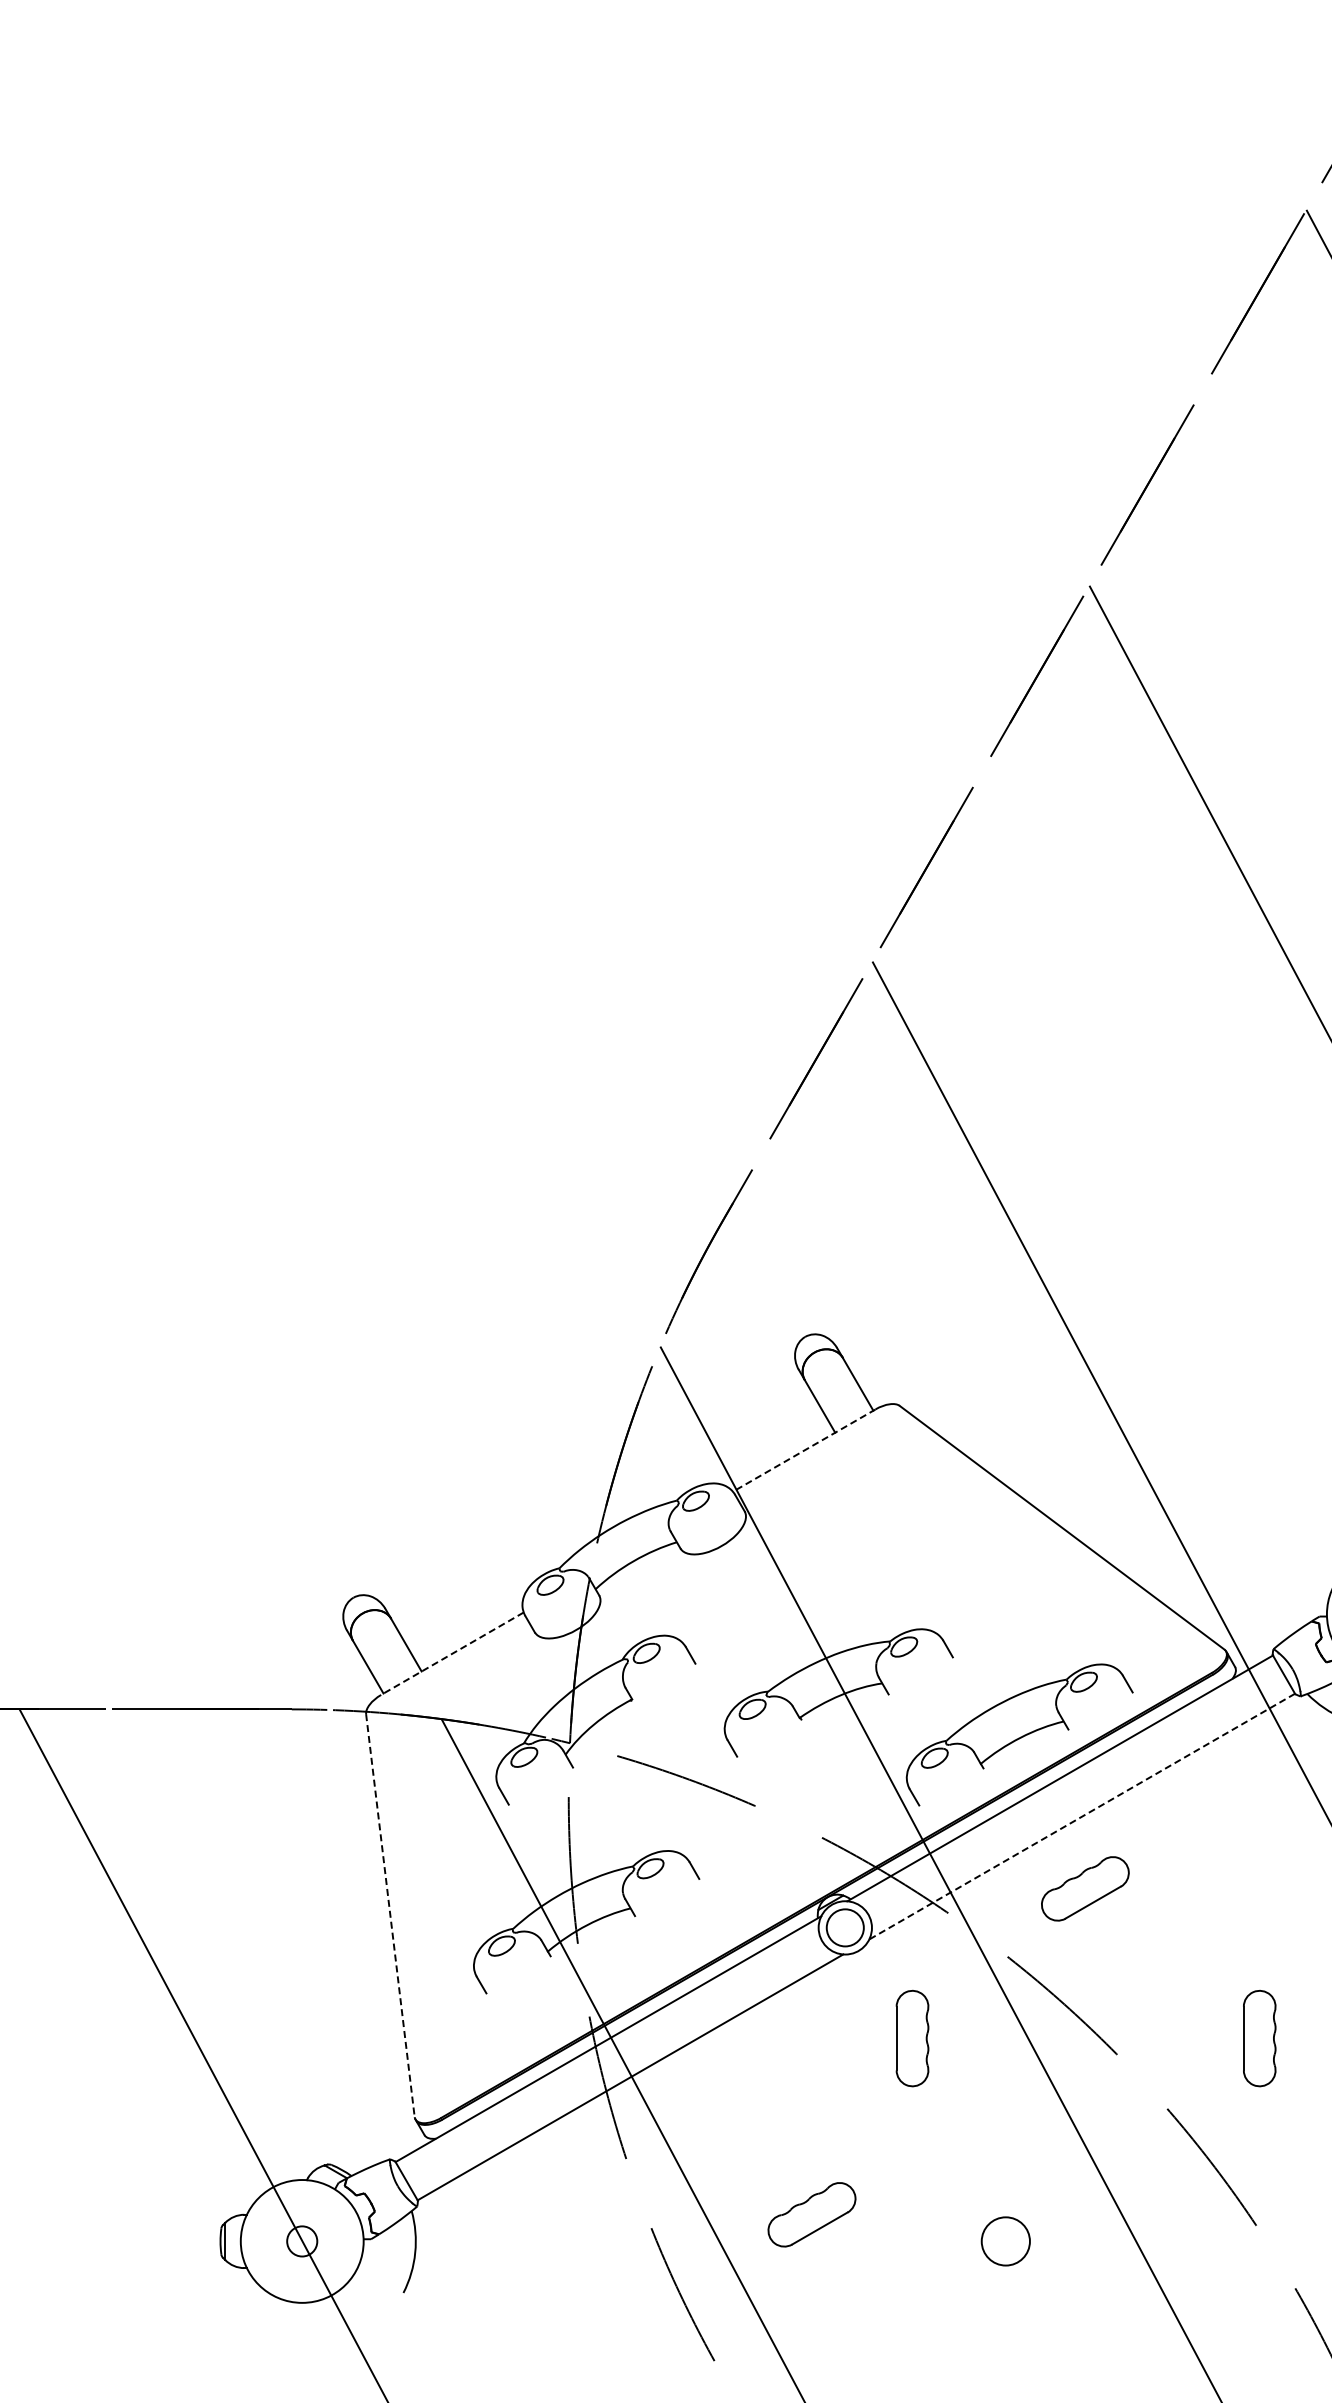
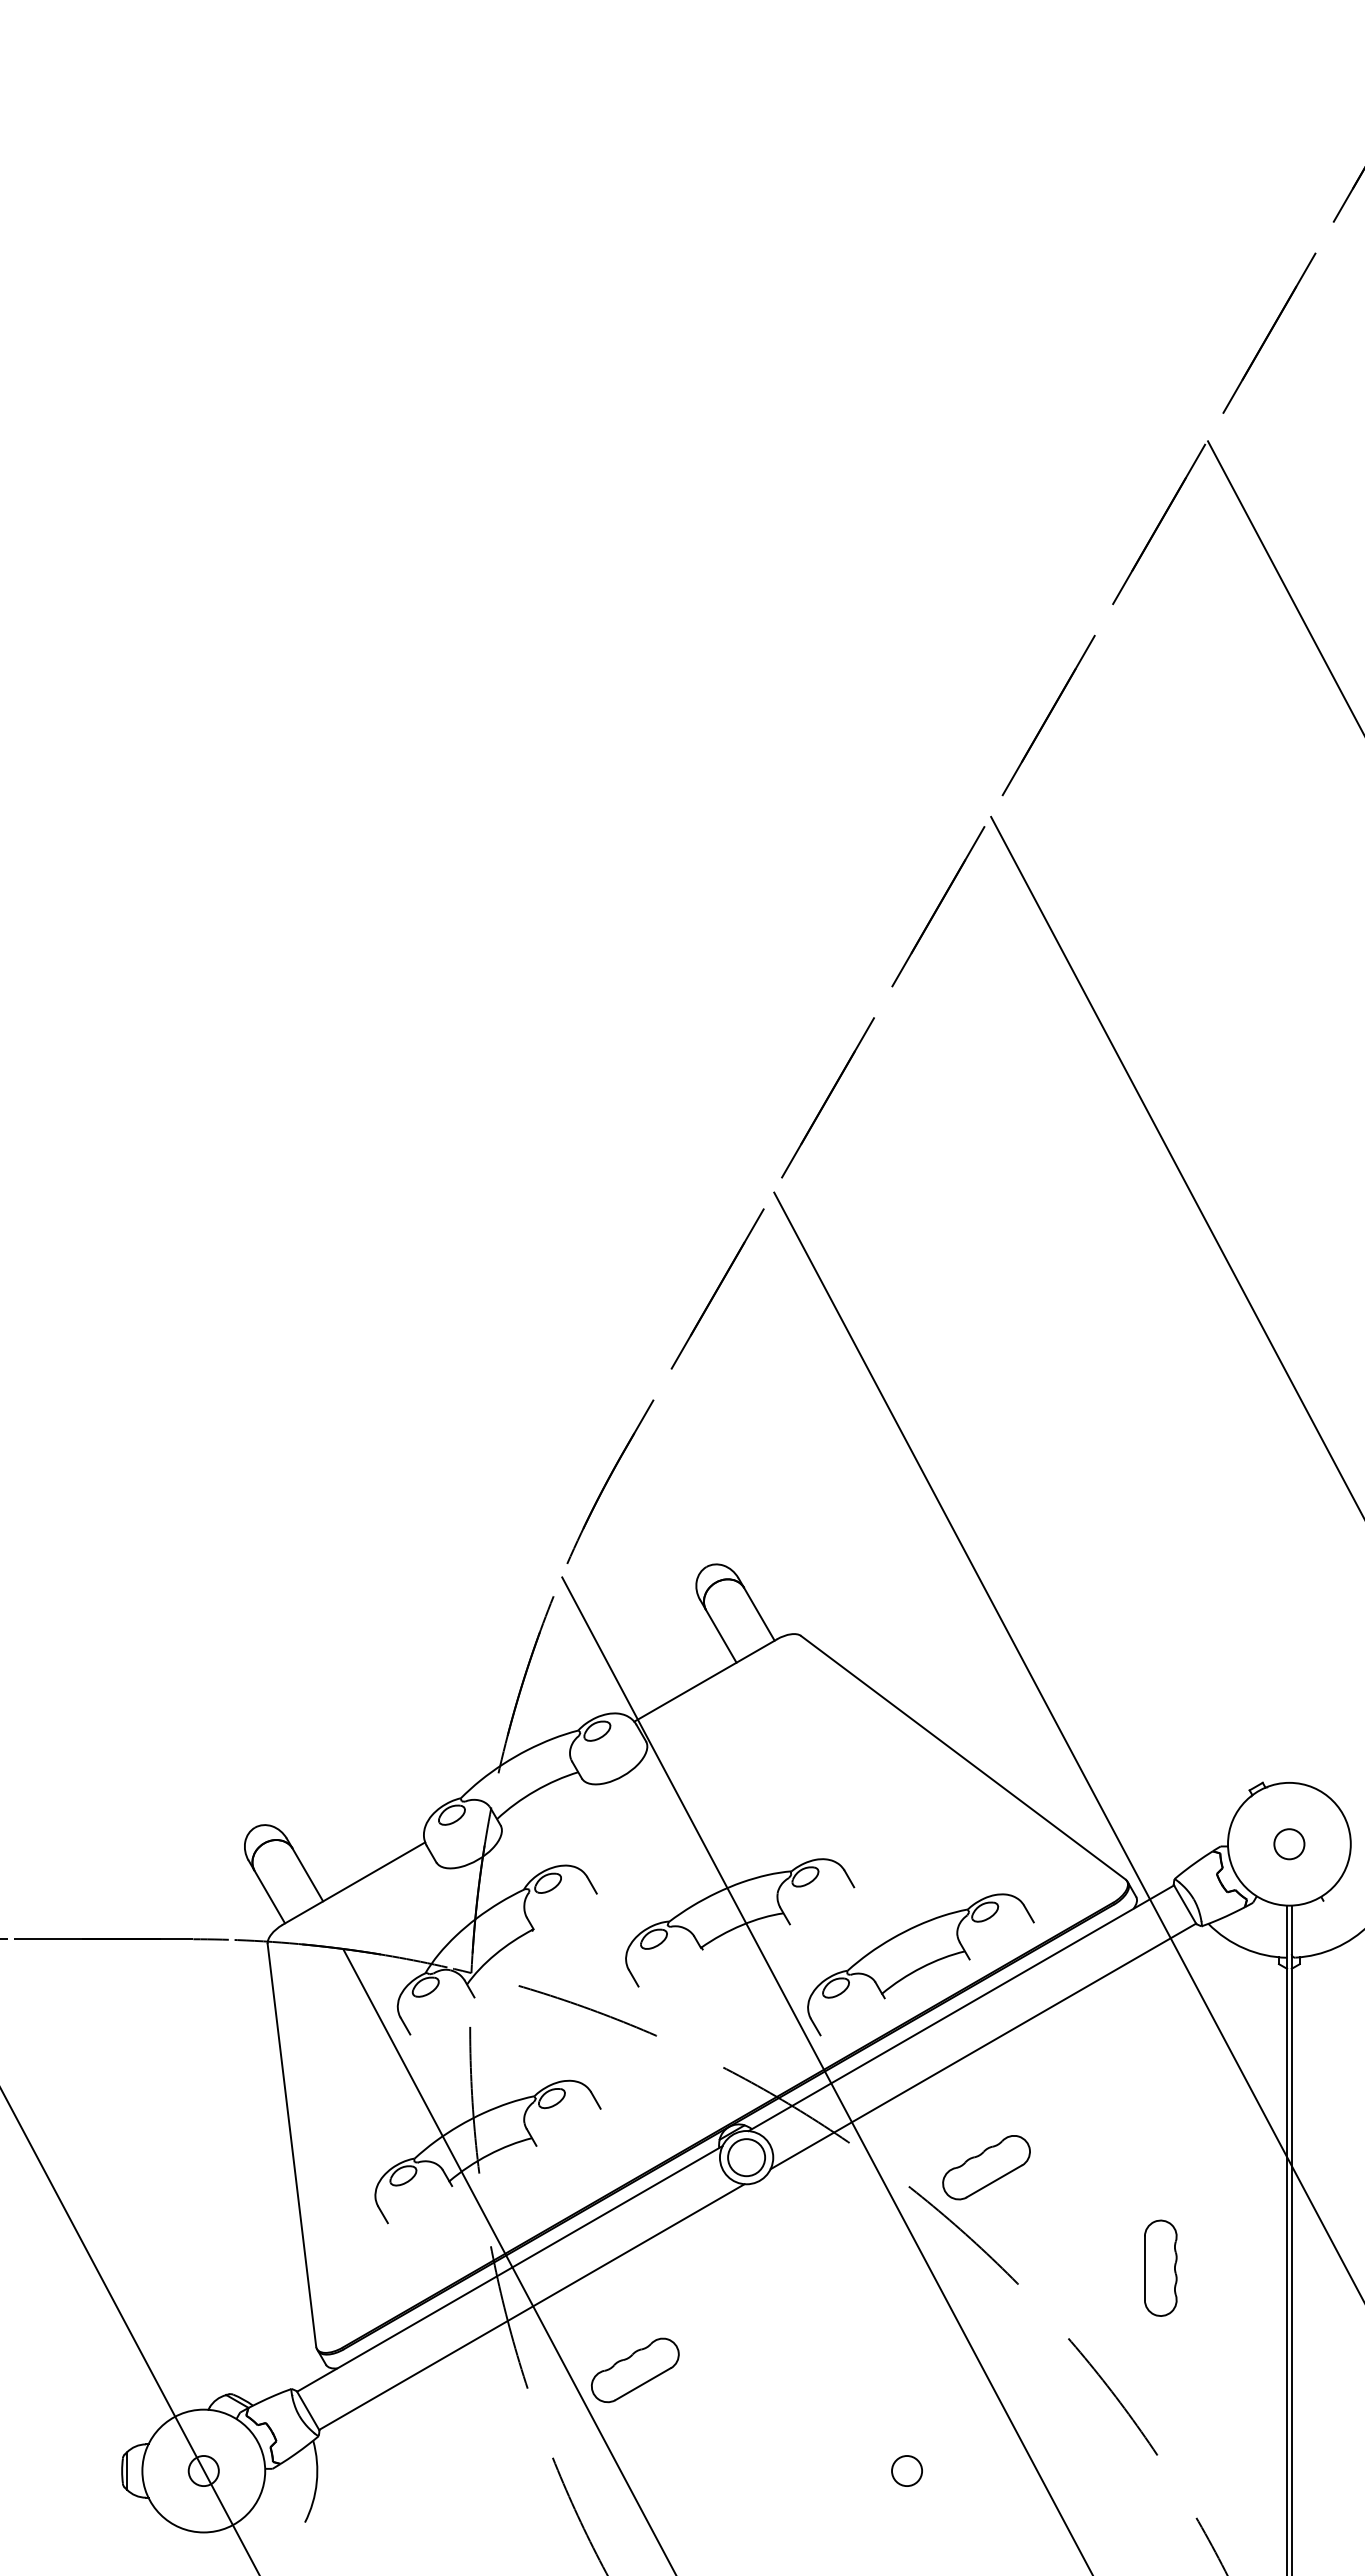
line: (804, 1450) -> (705, 1680), dashed -> solid
line: (452, 1653) -> (353, 1883), dashed -> solid
line: (1082, 1816) -> (983, 2046), dashed -> solid
part: (1085, 1888) -> (986, 2167), moved
line: (389, 1915) -> (291, 2145), dashed -> solid
part: (912, 2037) -> (813, 2267), removed
part: (811, 2214) -> (634, 2370), moved
circle: (1006, 2241) -> (907, 2471), size x0.62

